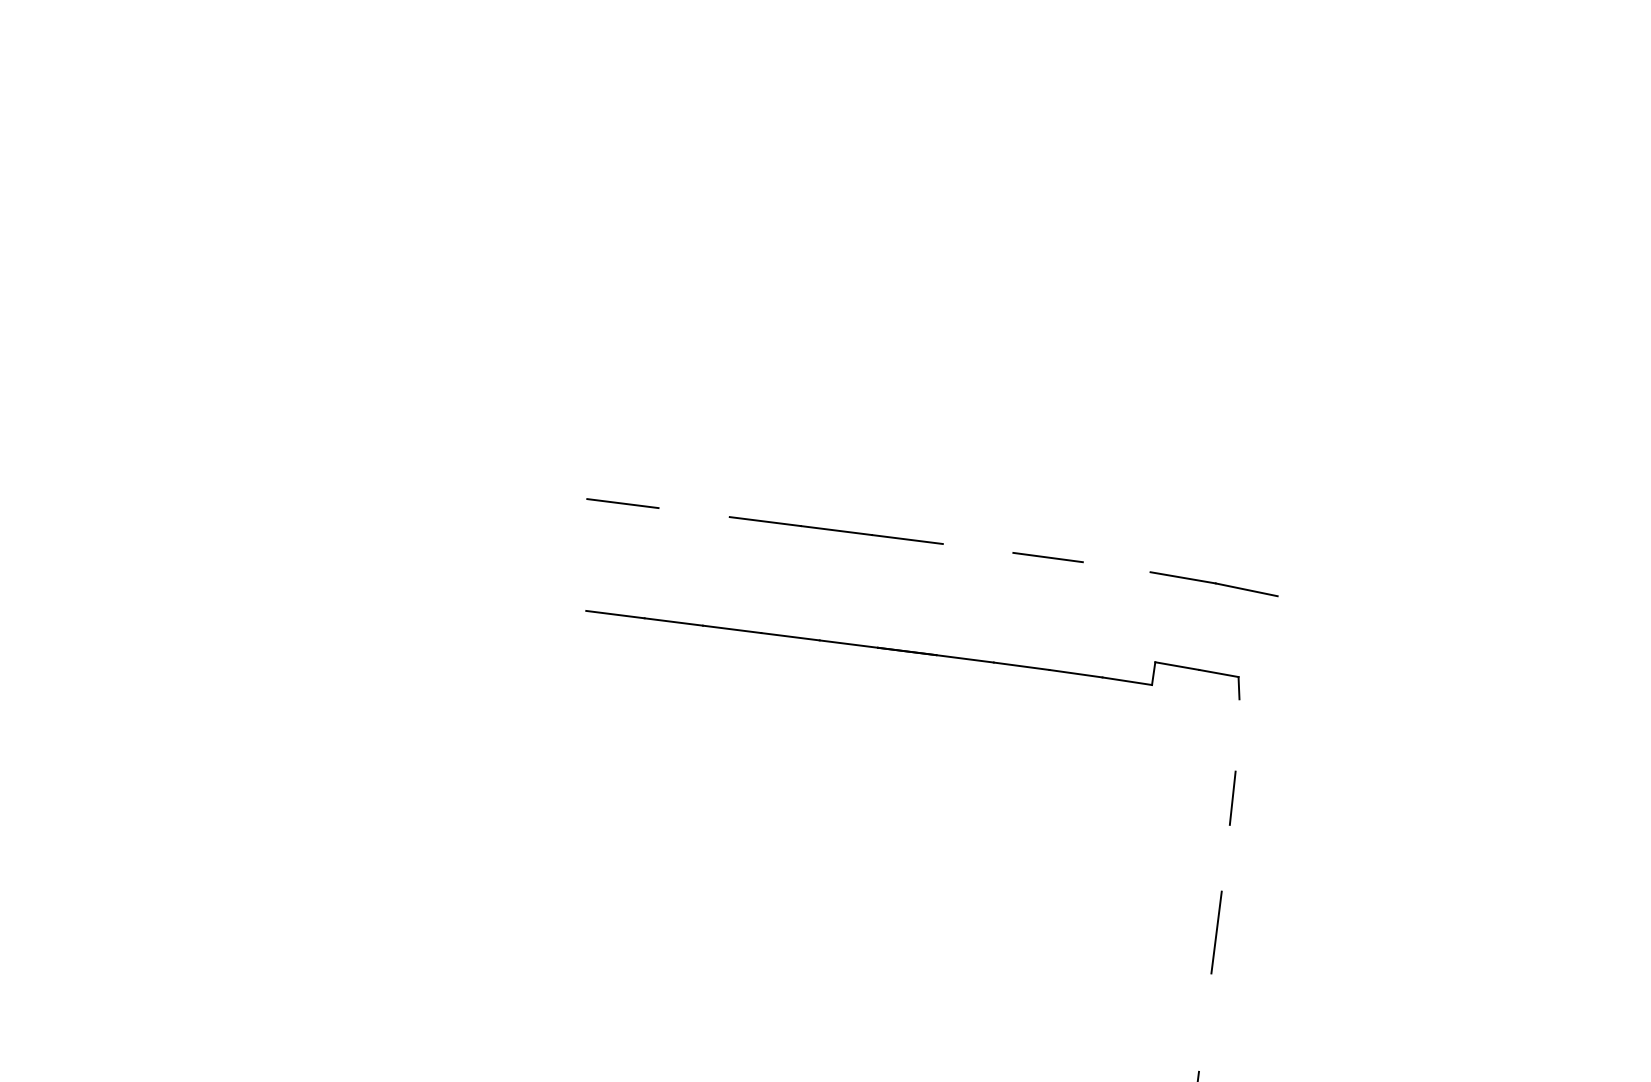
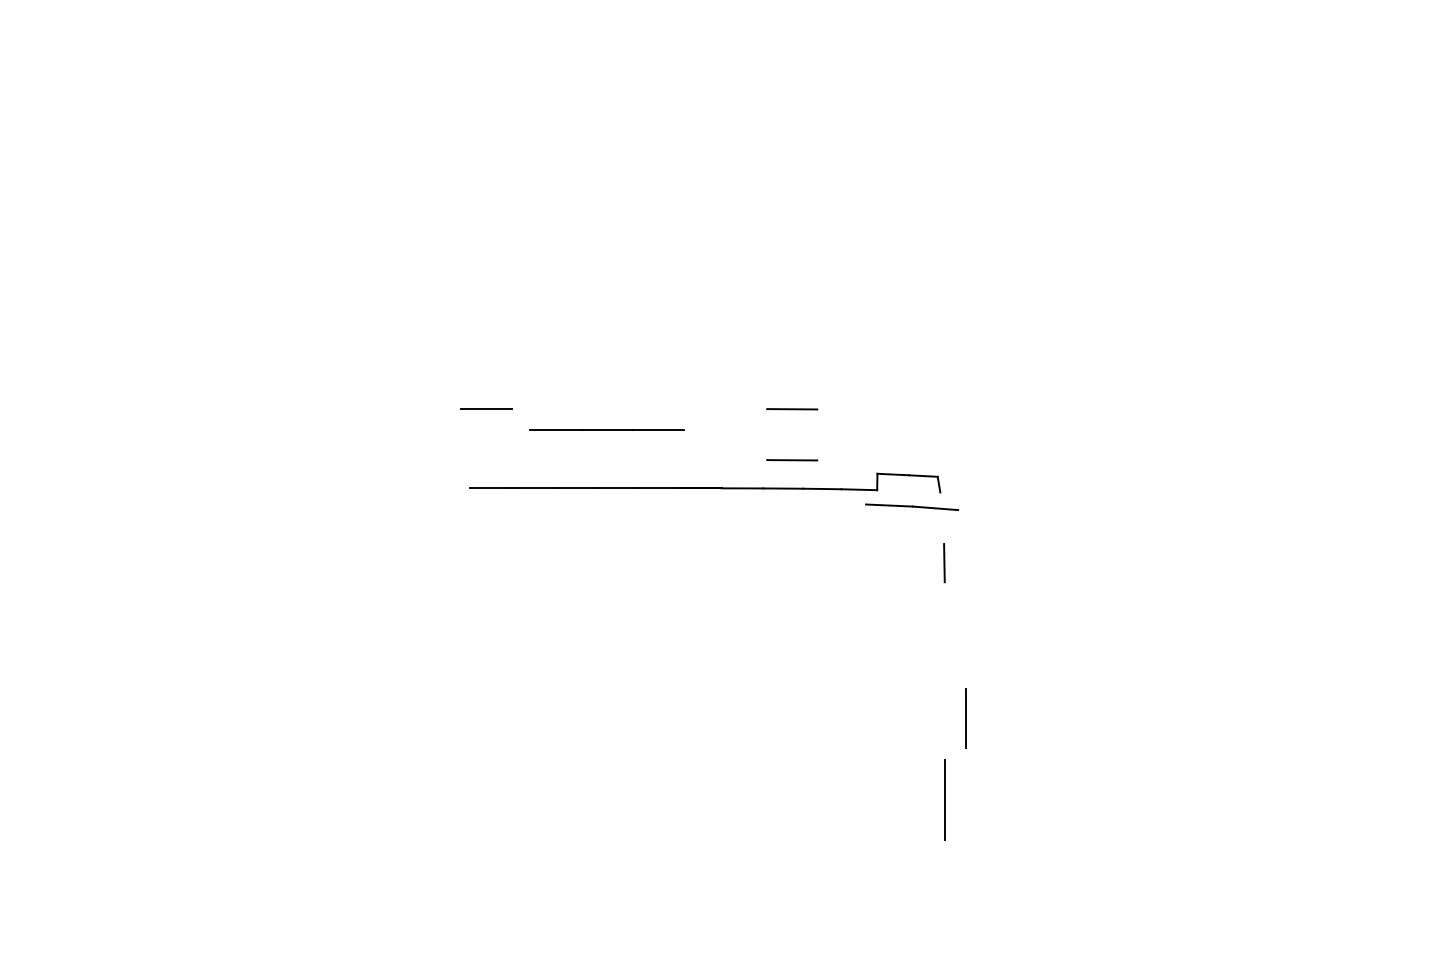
line: (835, 529) -> (606, 429), moved
line: (1214, 583) -> (912, 506), moved
line: (1039, 628) -> (792, 460), added
line: (1215, 932) -> (965, 718), moved

